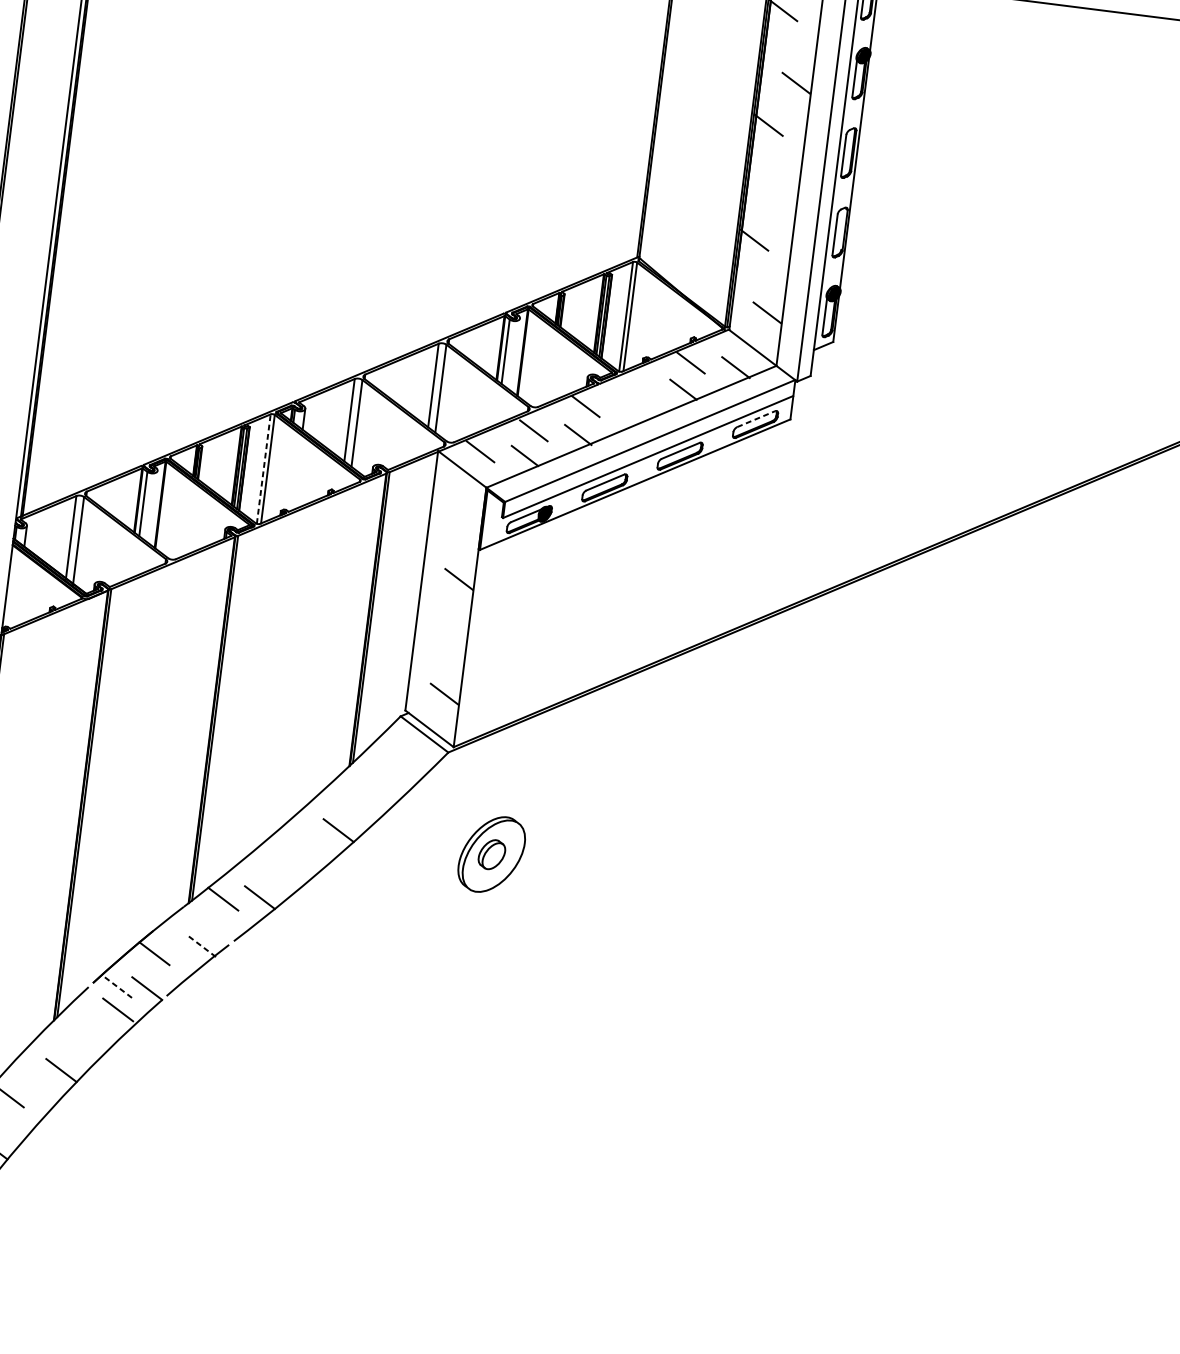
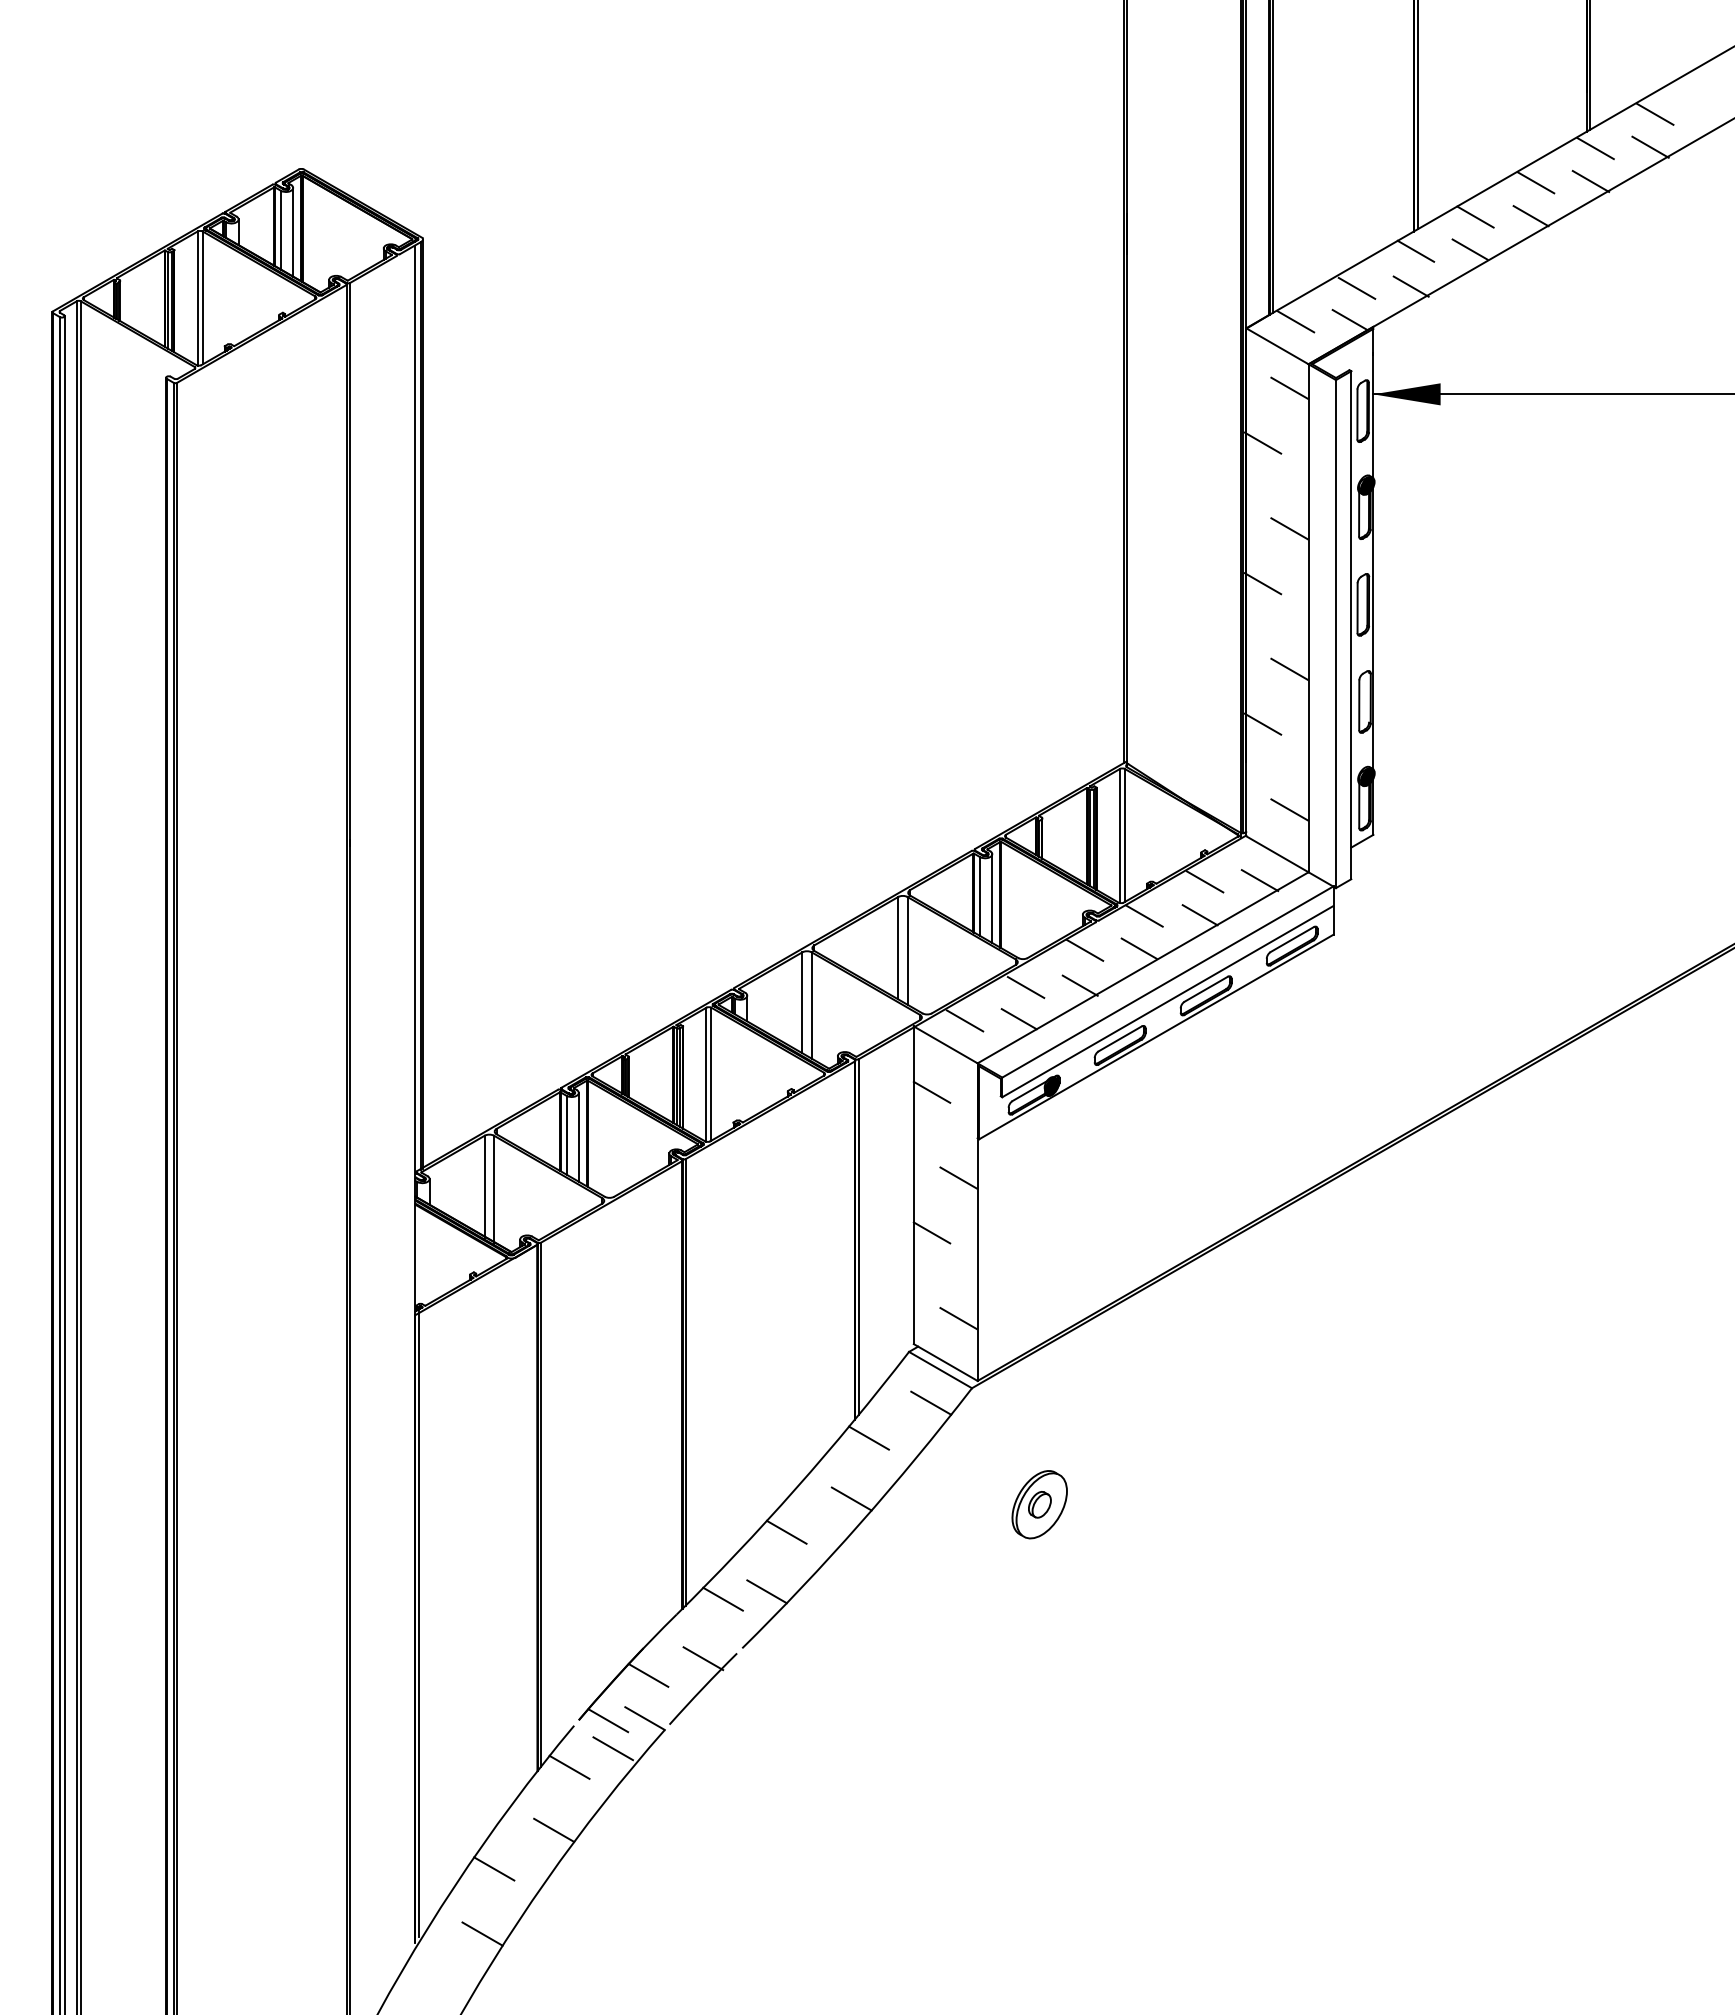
line: (781, 197) -> (1289, 668), added
line: (515, 354) -> (992, 898), added
line: (638, 384) -> (1144, 915), added
line: (629, 410) -> (1138, 948), added
line: (756, 419) -> (1292, 939), dashed -> solid
line: (263, 468) -> (706, 1074), dashed -> solid
line: (152, 506) -> (578, 1136), added
line: (445, 506) -> (931, 1091), added
line: (431, 621) -> (931, 1232), added
line: (413, 760) -> (931, 1402), added
line: (358, 782) -> (868, 1437), added
line: (282, 850) -> (786, 1531), added
part: (491, 854) -> (1039, 1504), size x0.71
line: (201, 945) -> (703, 1658), dashed -> solid
line: (117, 986) -> (608, 1720), dashed -> solid
line: (80, 1019) -> (569, 1766), added

